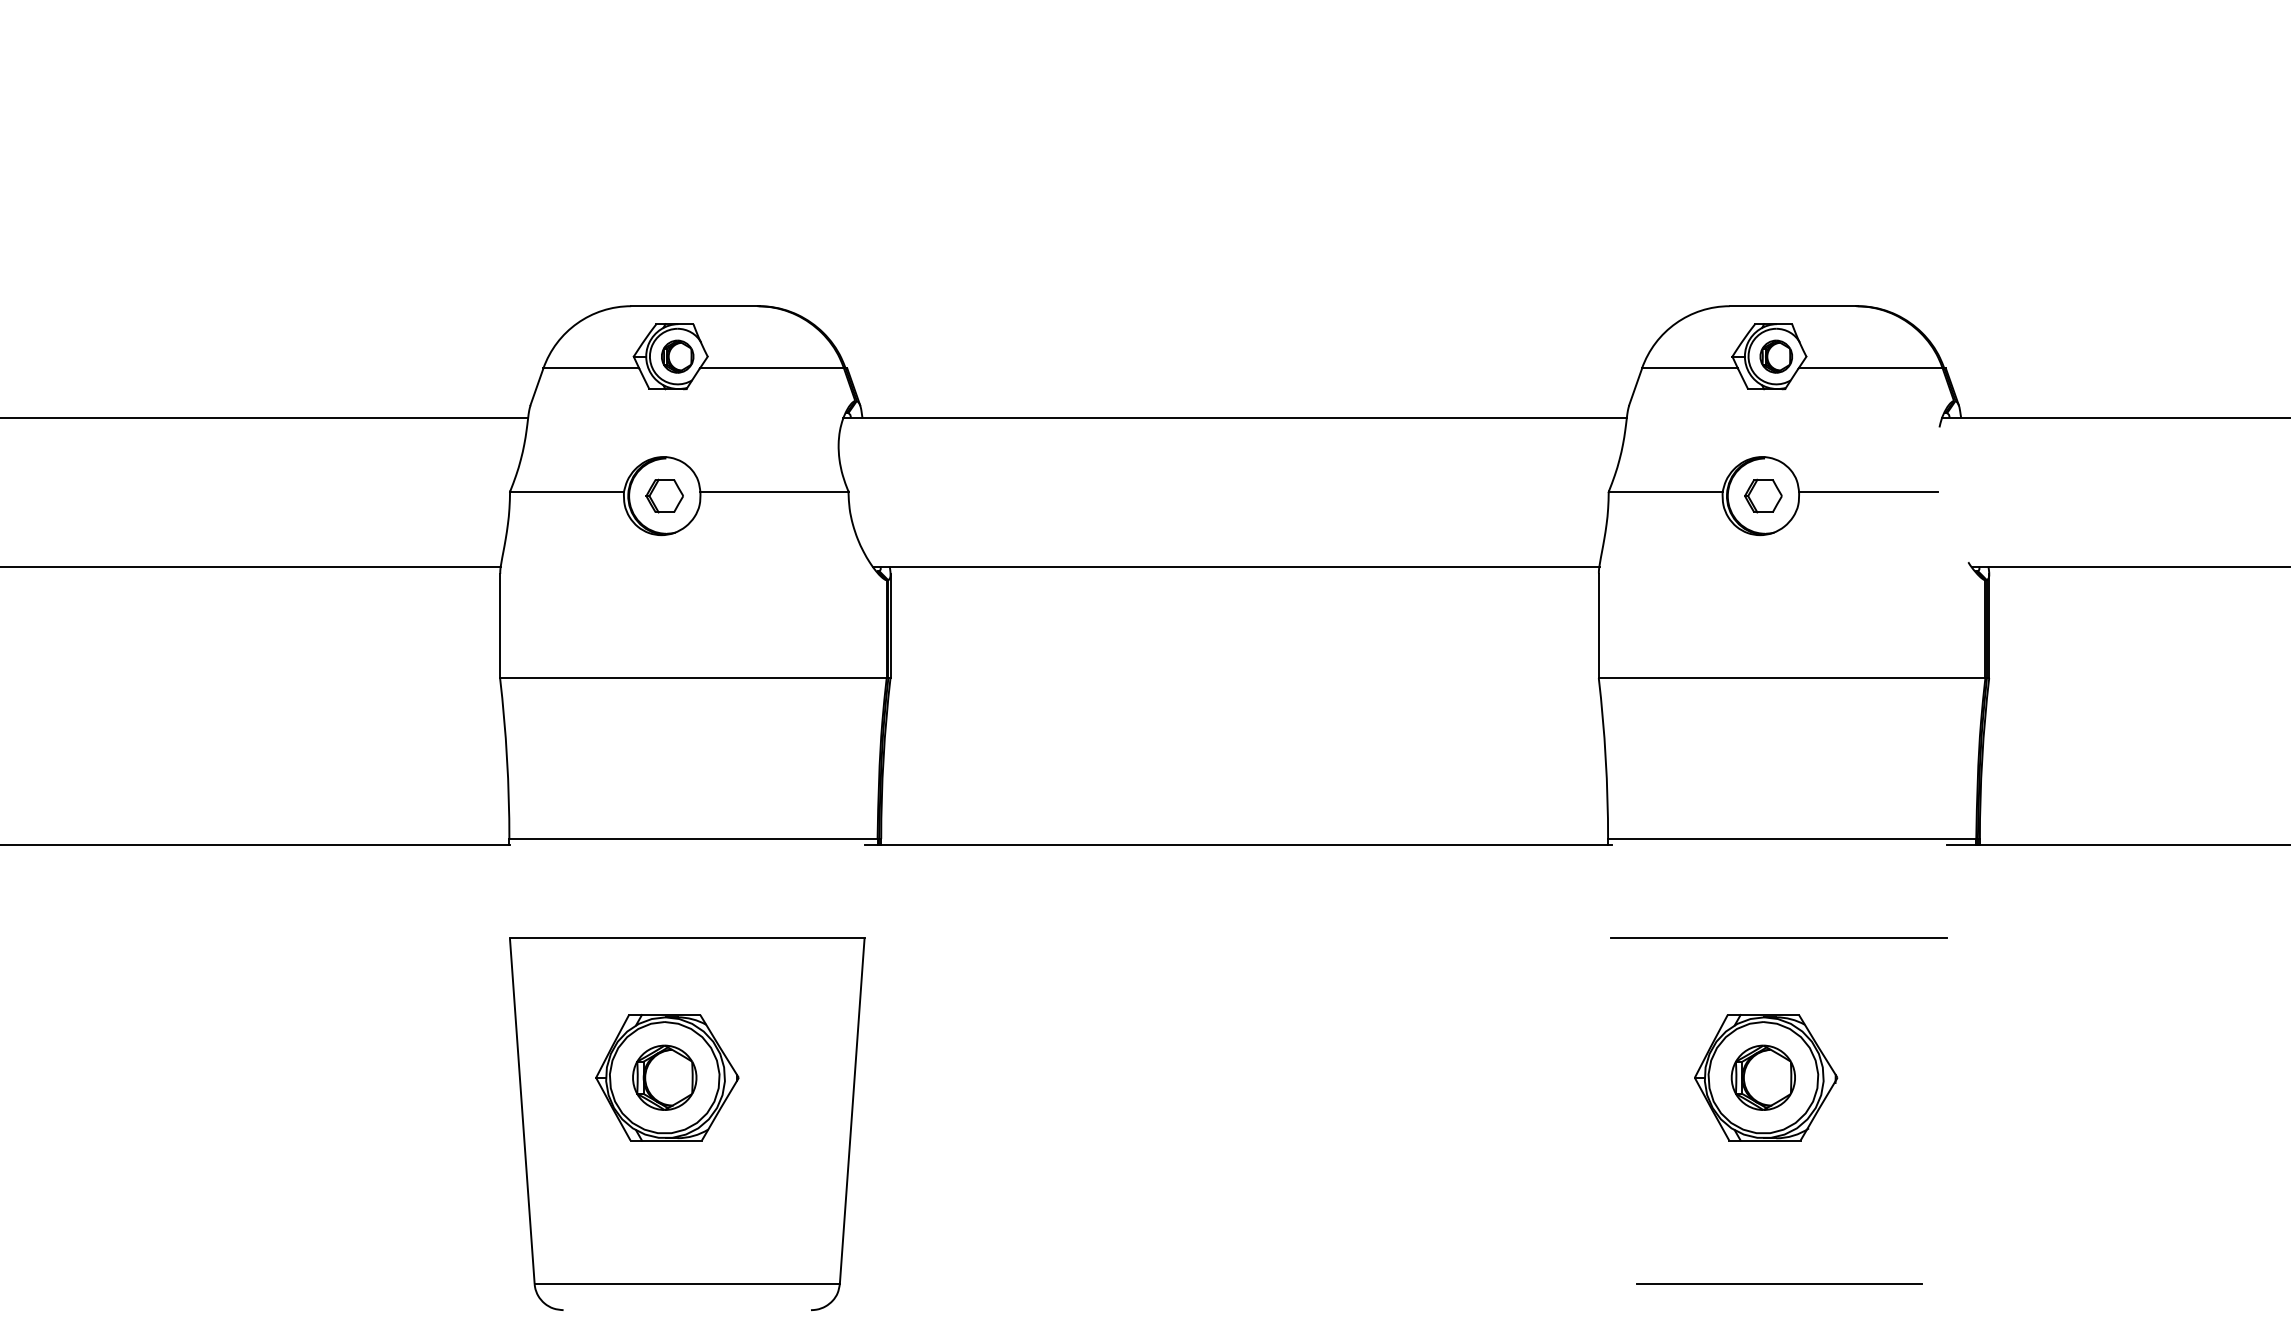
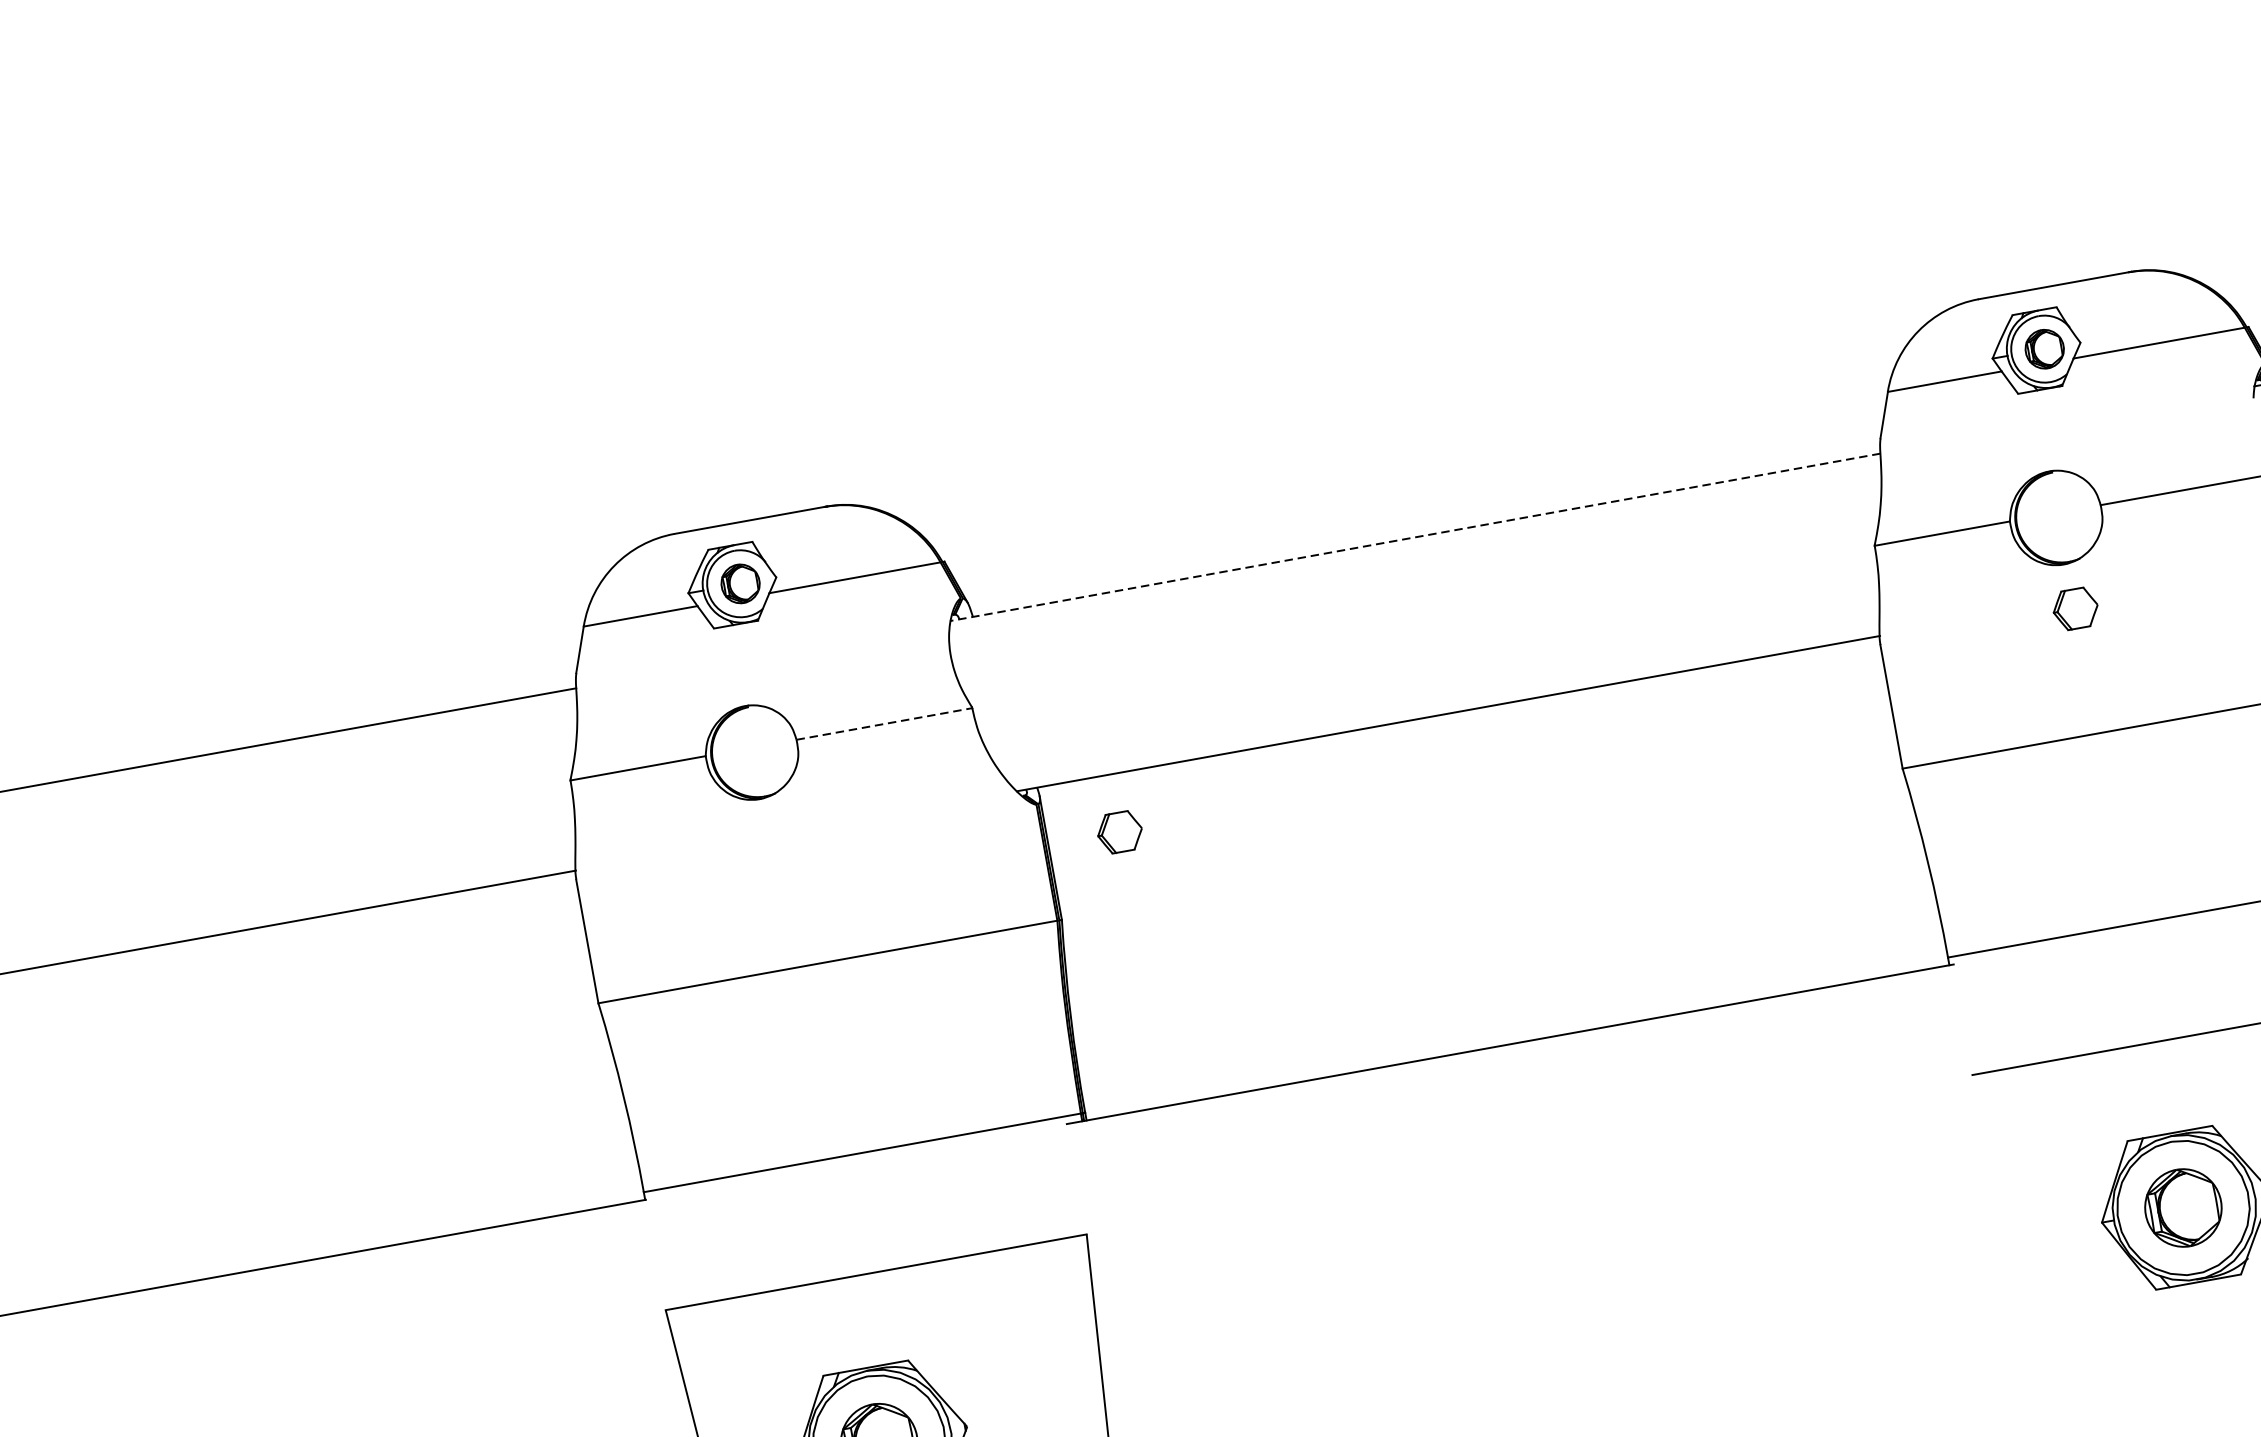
line: (1234, 417) -> (1414, 537), solid -> dashed
line: (774, 492) -> (884, 724), solid -> dashed
part: (664, 495) -> (1119, 831), moved
part: (1763, 495) -> (2075, 608), moved

